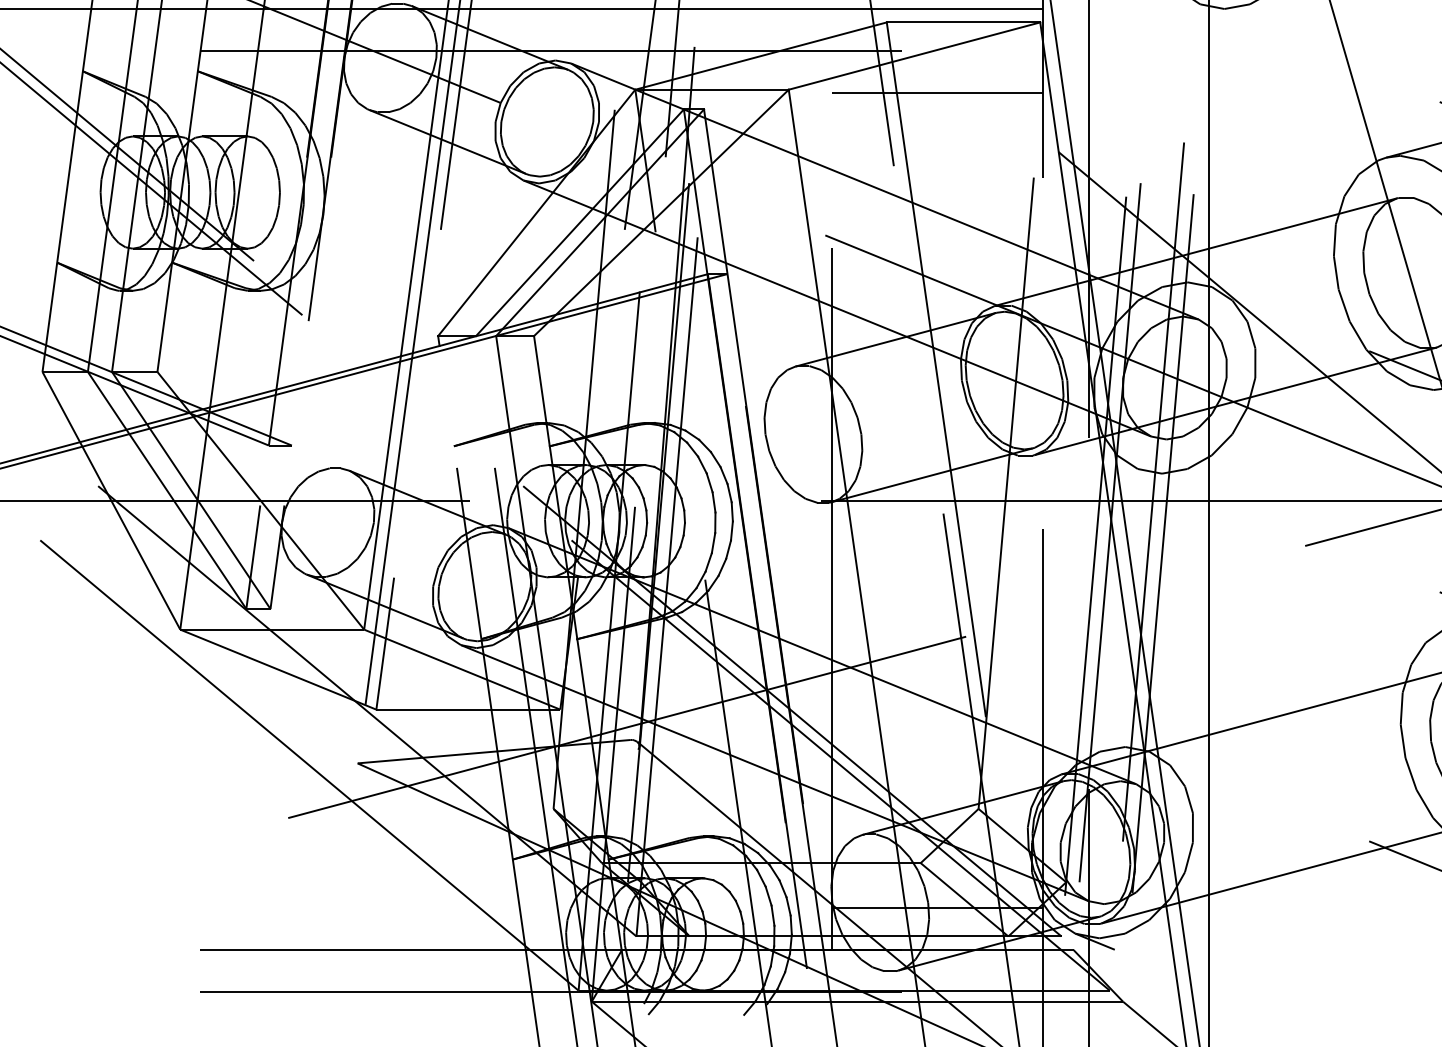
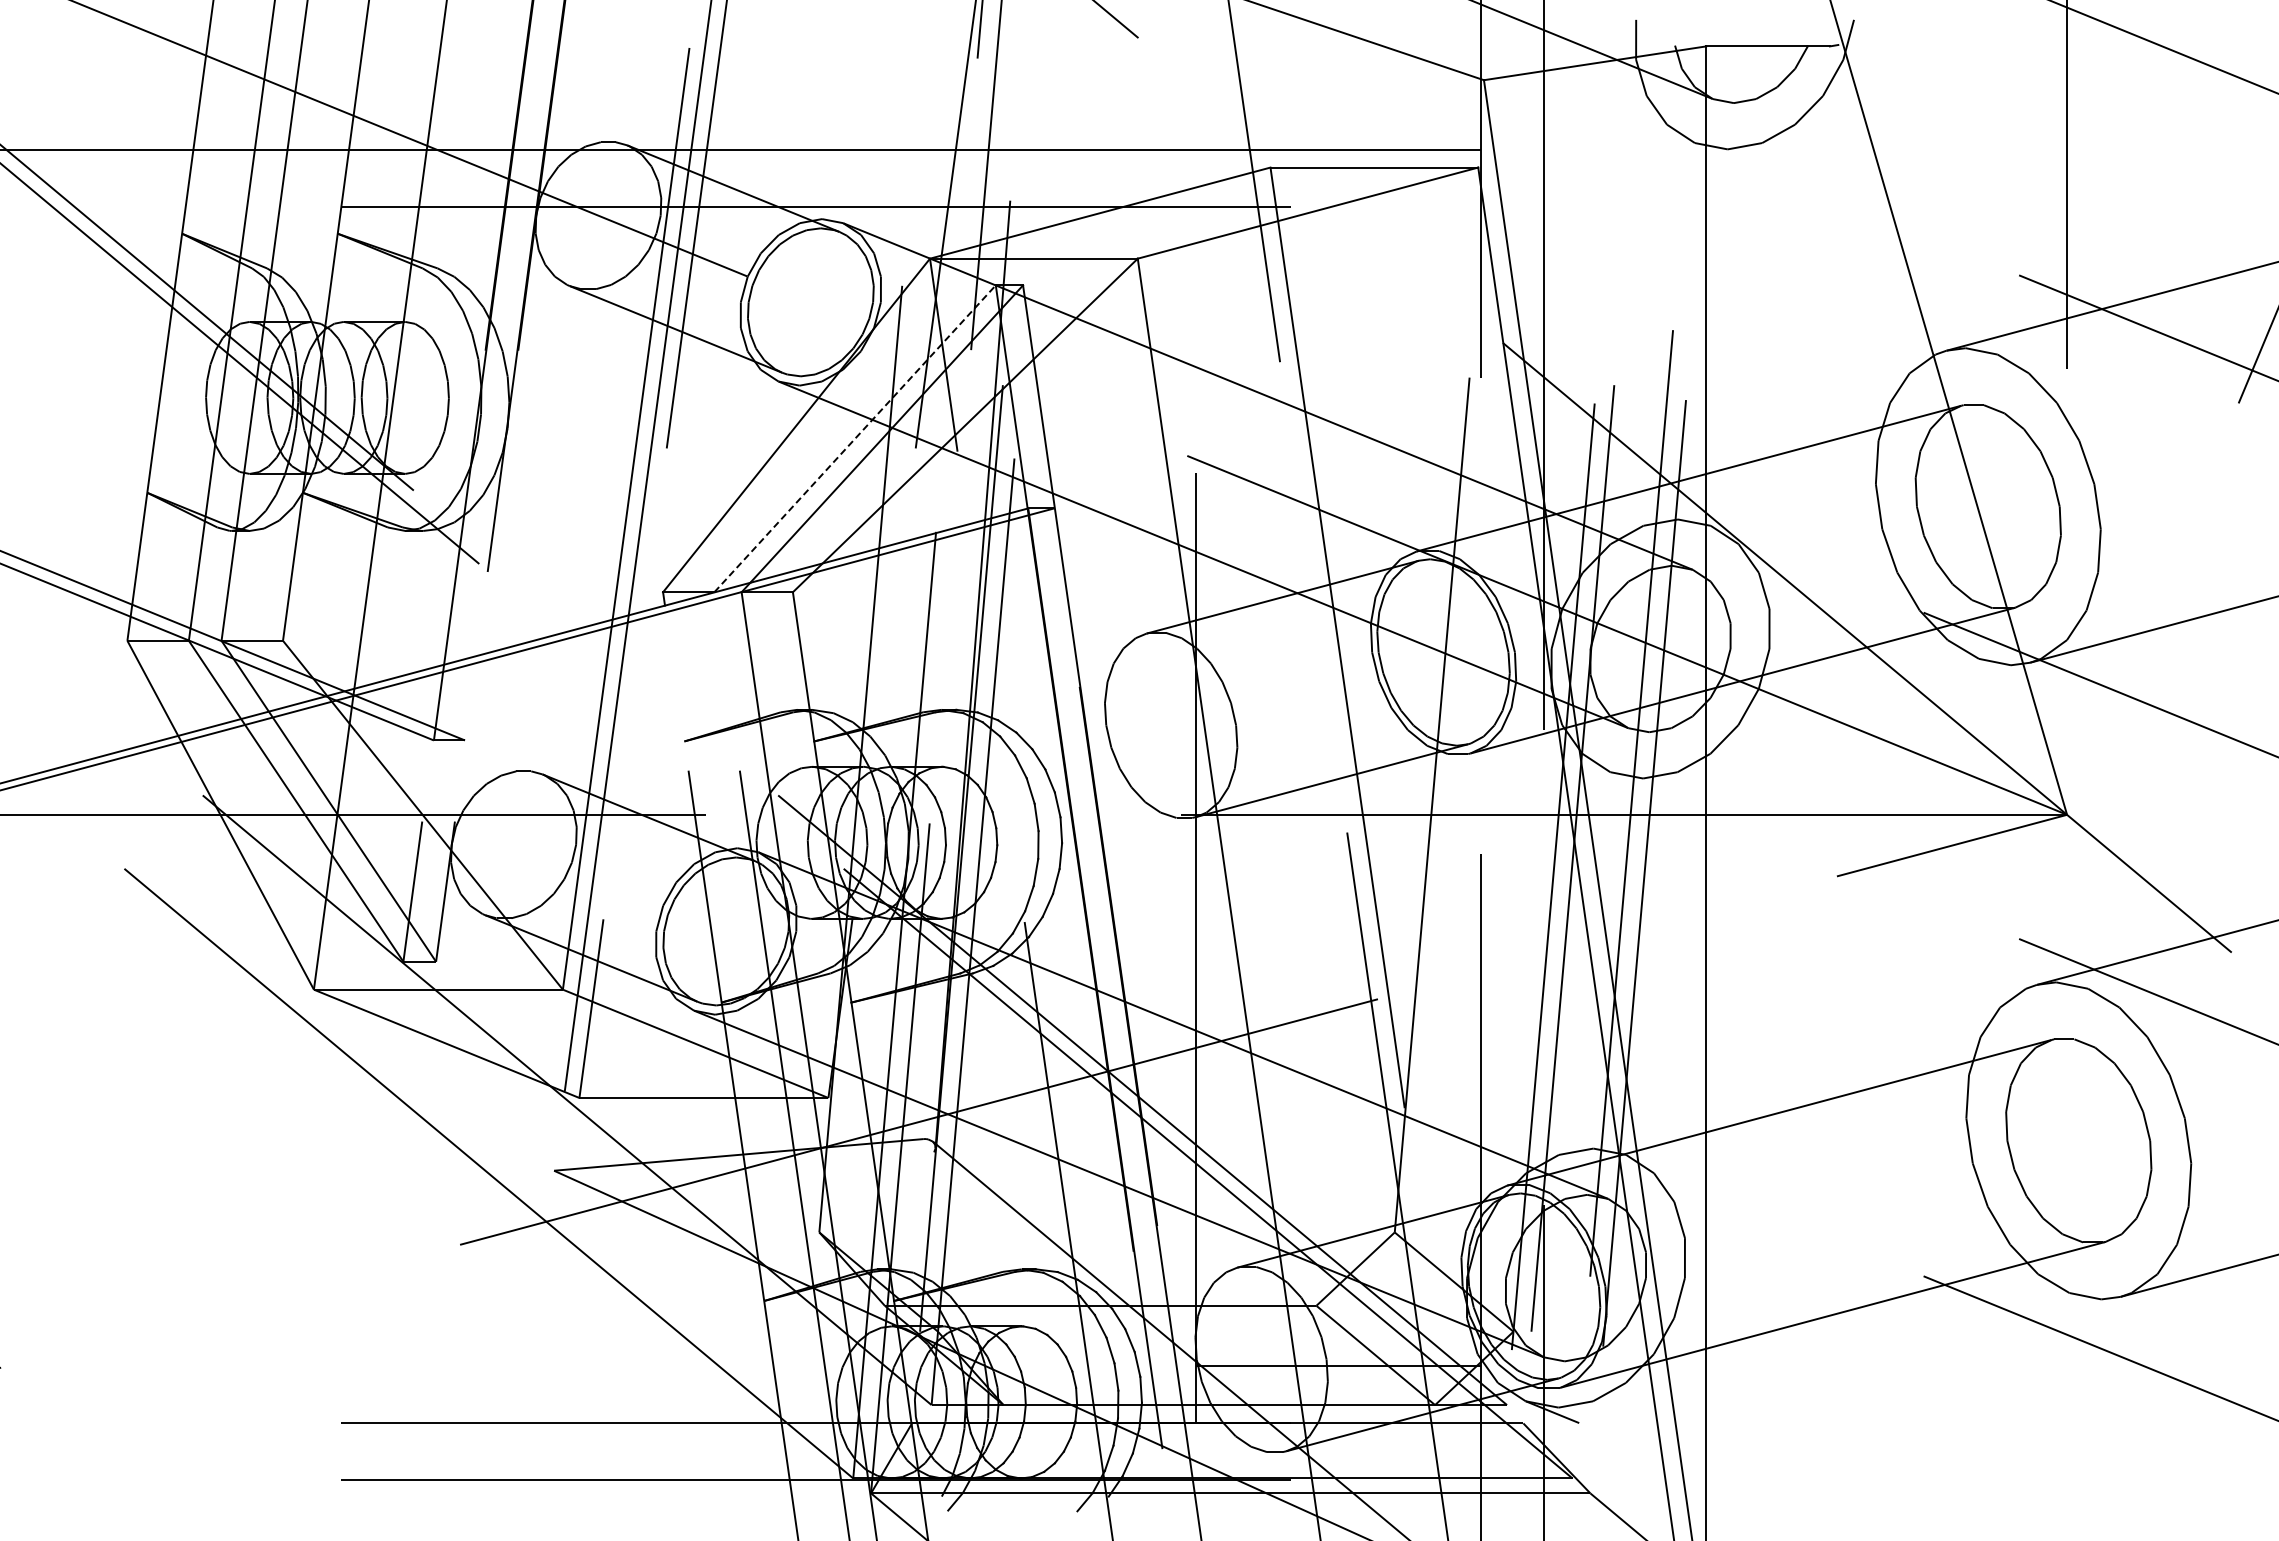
line: (937, 93) -> (1338, 263), removed
line: (580, 222) -> (855, 438), solid -> dashed

